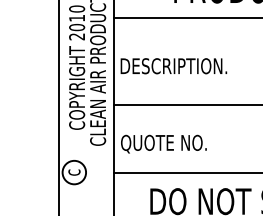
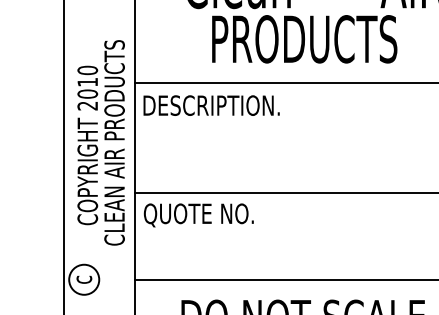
text: (173, 66) -> (211, 105), moved
text: (163, 144) -> (198, 215), moved

